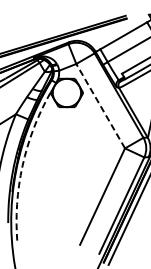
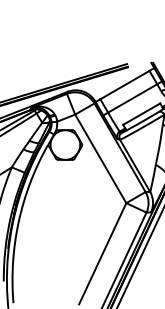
line: (100, 105) -> (100, 158), dashed -> solid
arc: (22, 165) -> (18, 221), dashed -> solid

